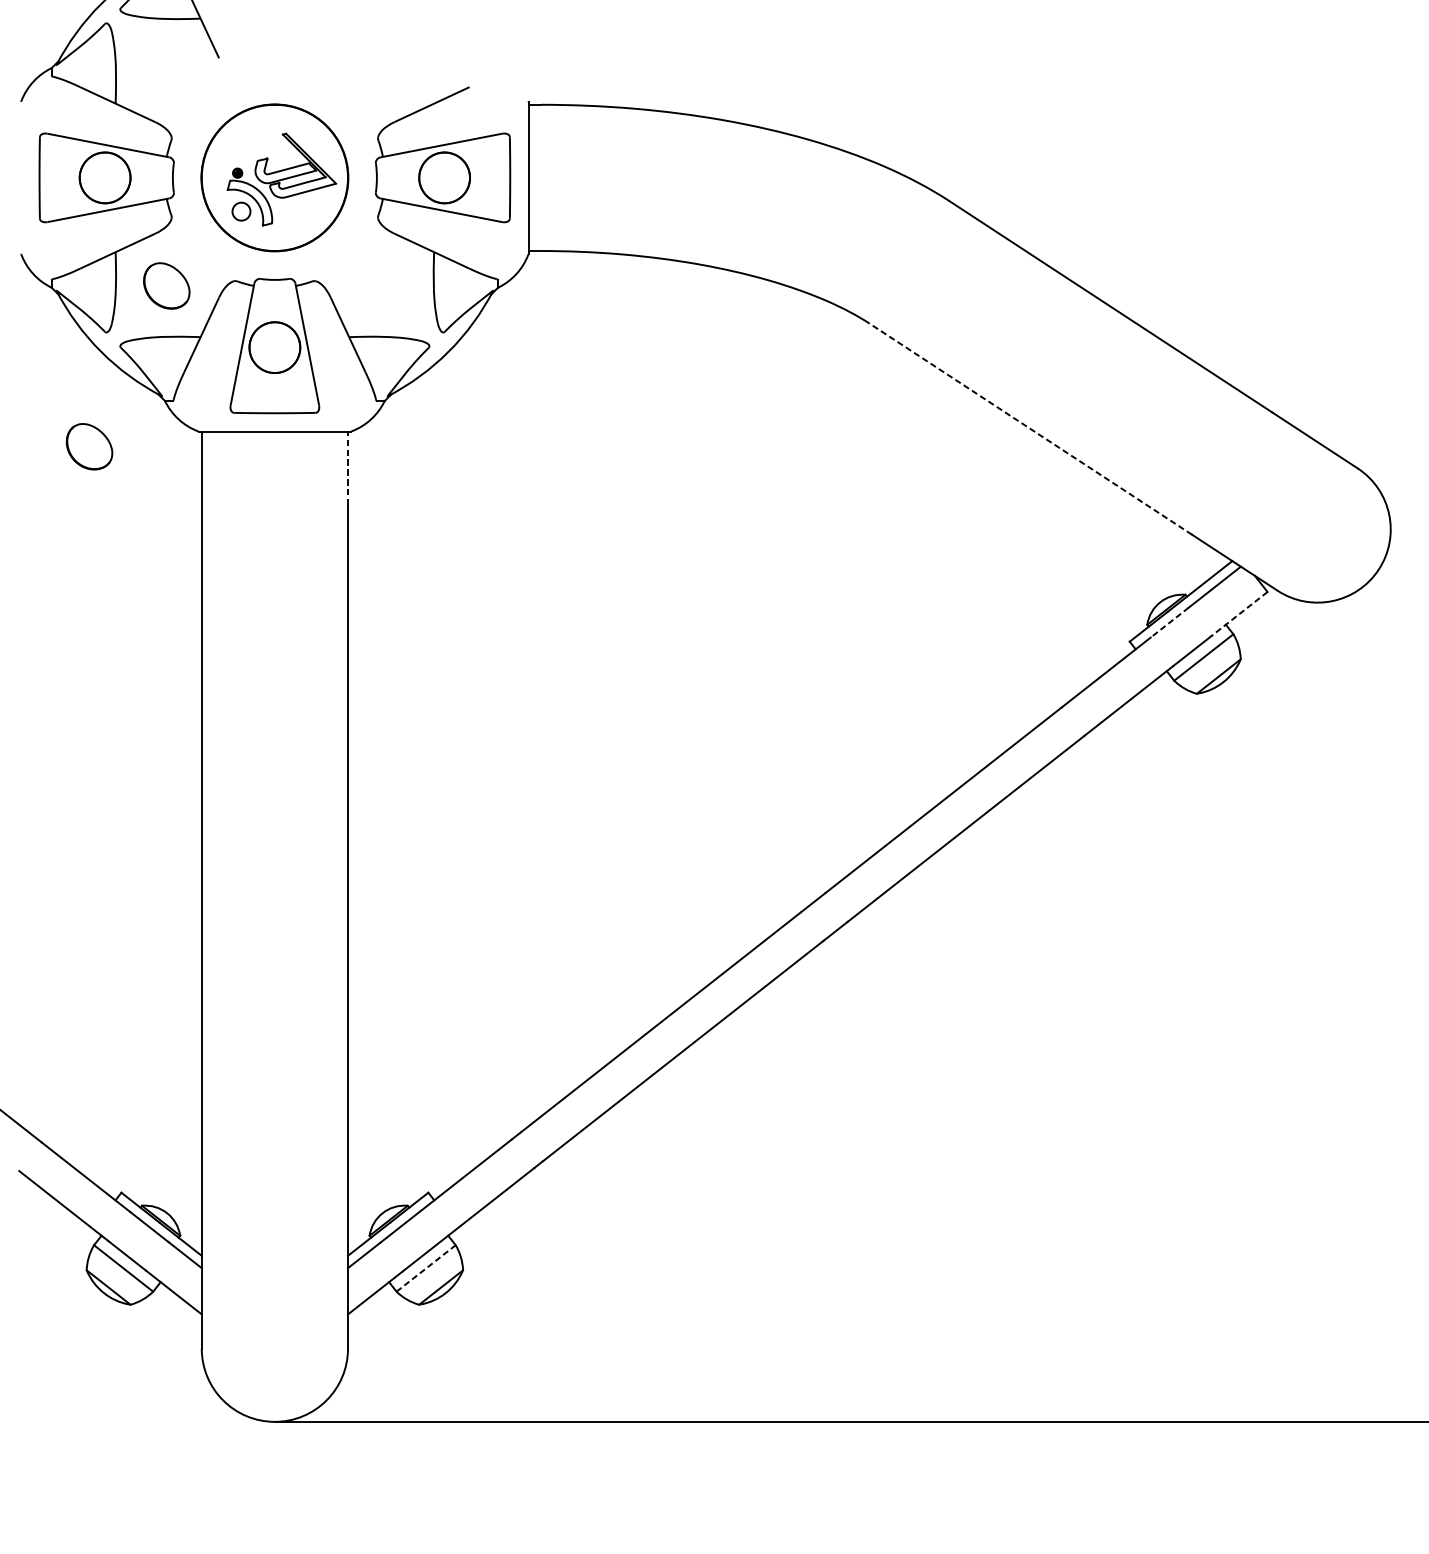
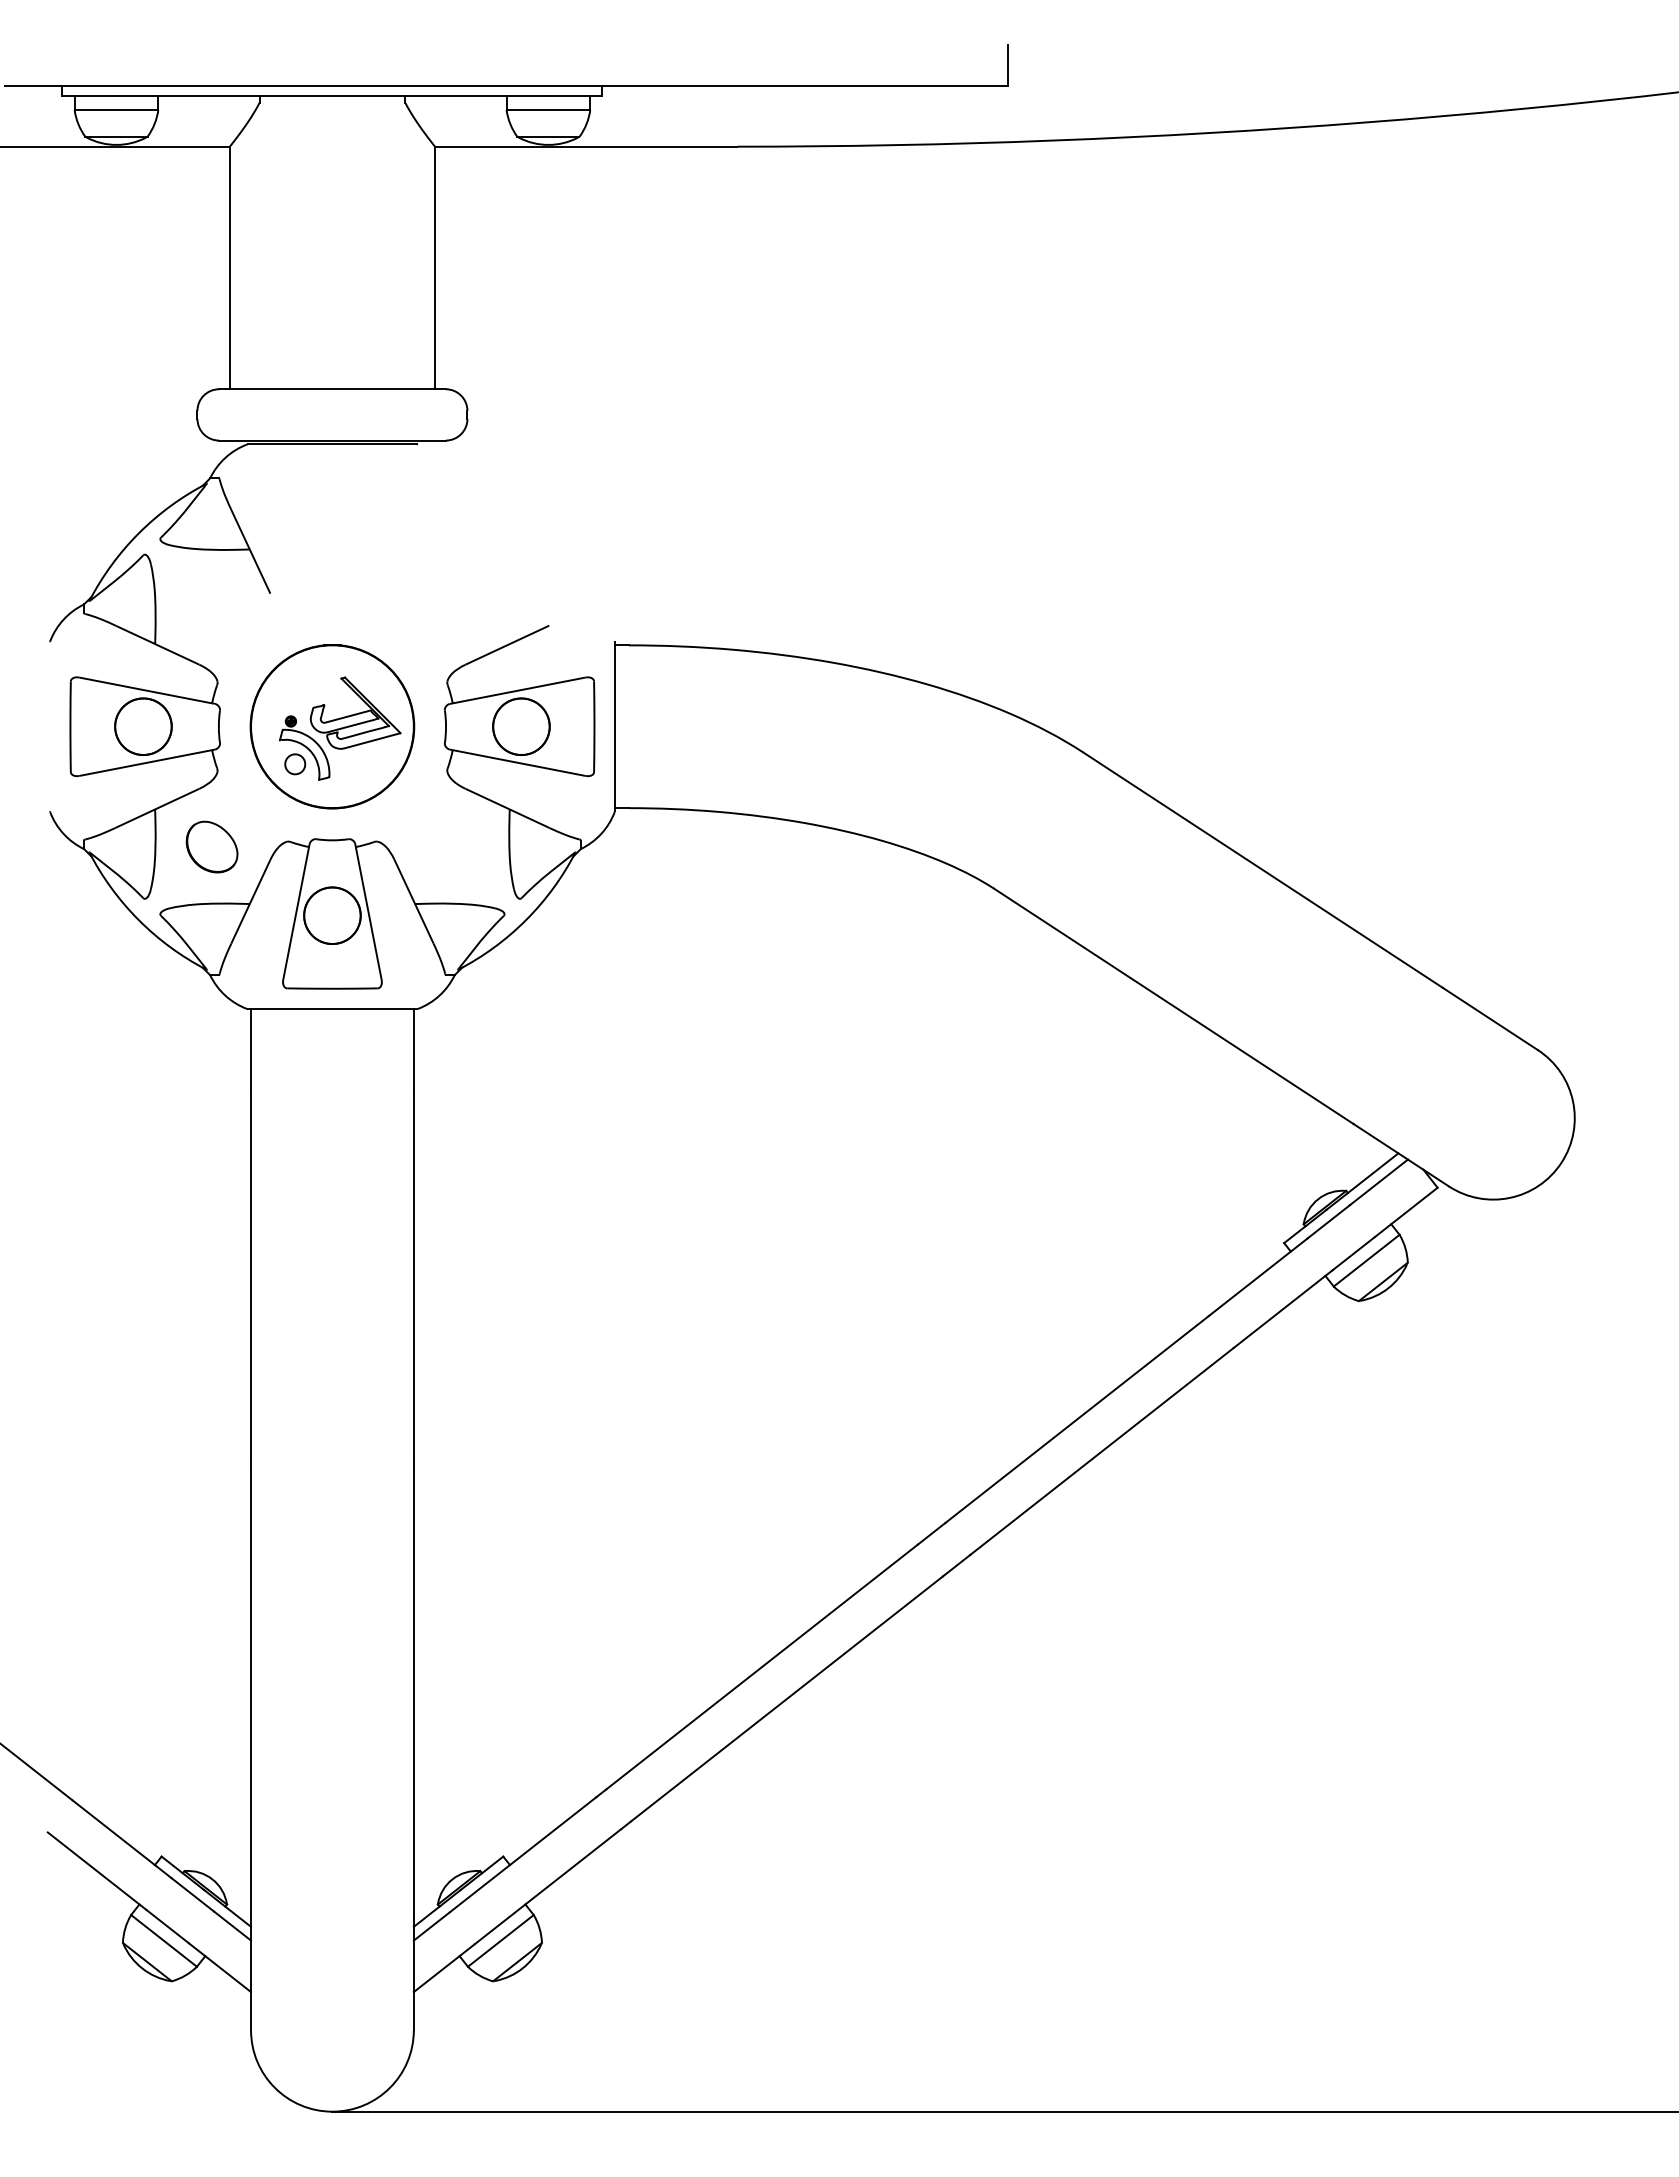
line: (1030, 429) -> (1173, 1006), dashed -> solid
part: (89, 446) -> (125, 1025), removed
line: (347, 467) -> (413, 1049), dashed -> solid
line: (1239, 614) -> (1406, 1212), dashed -> solid
line: (1169, 623) -> (1328, 1222), dashed -> solid
line: (425, 1268) -> (500, 1940), dashed -> solid

